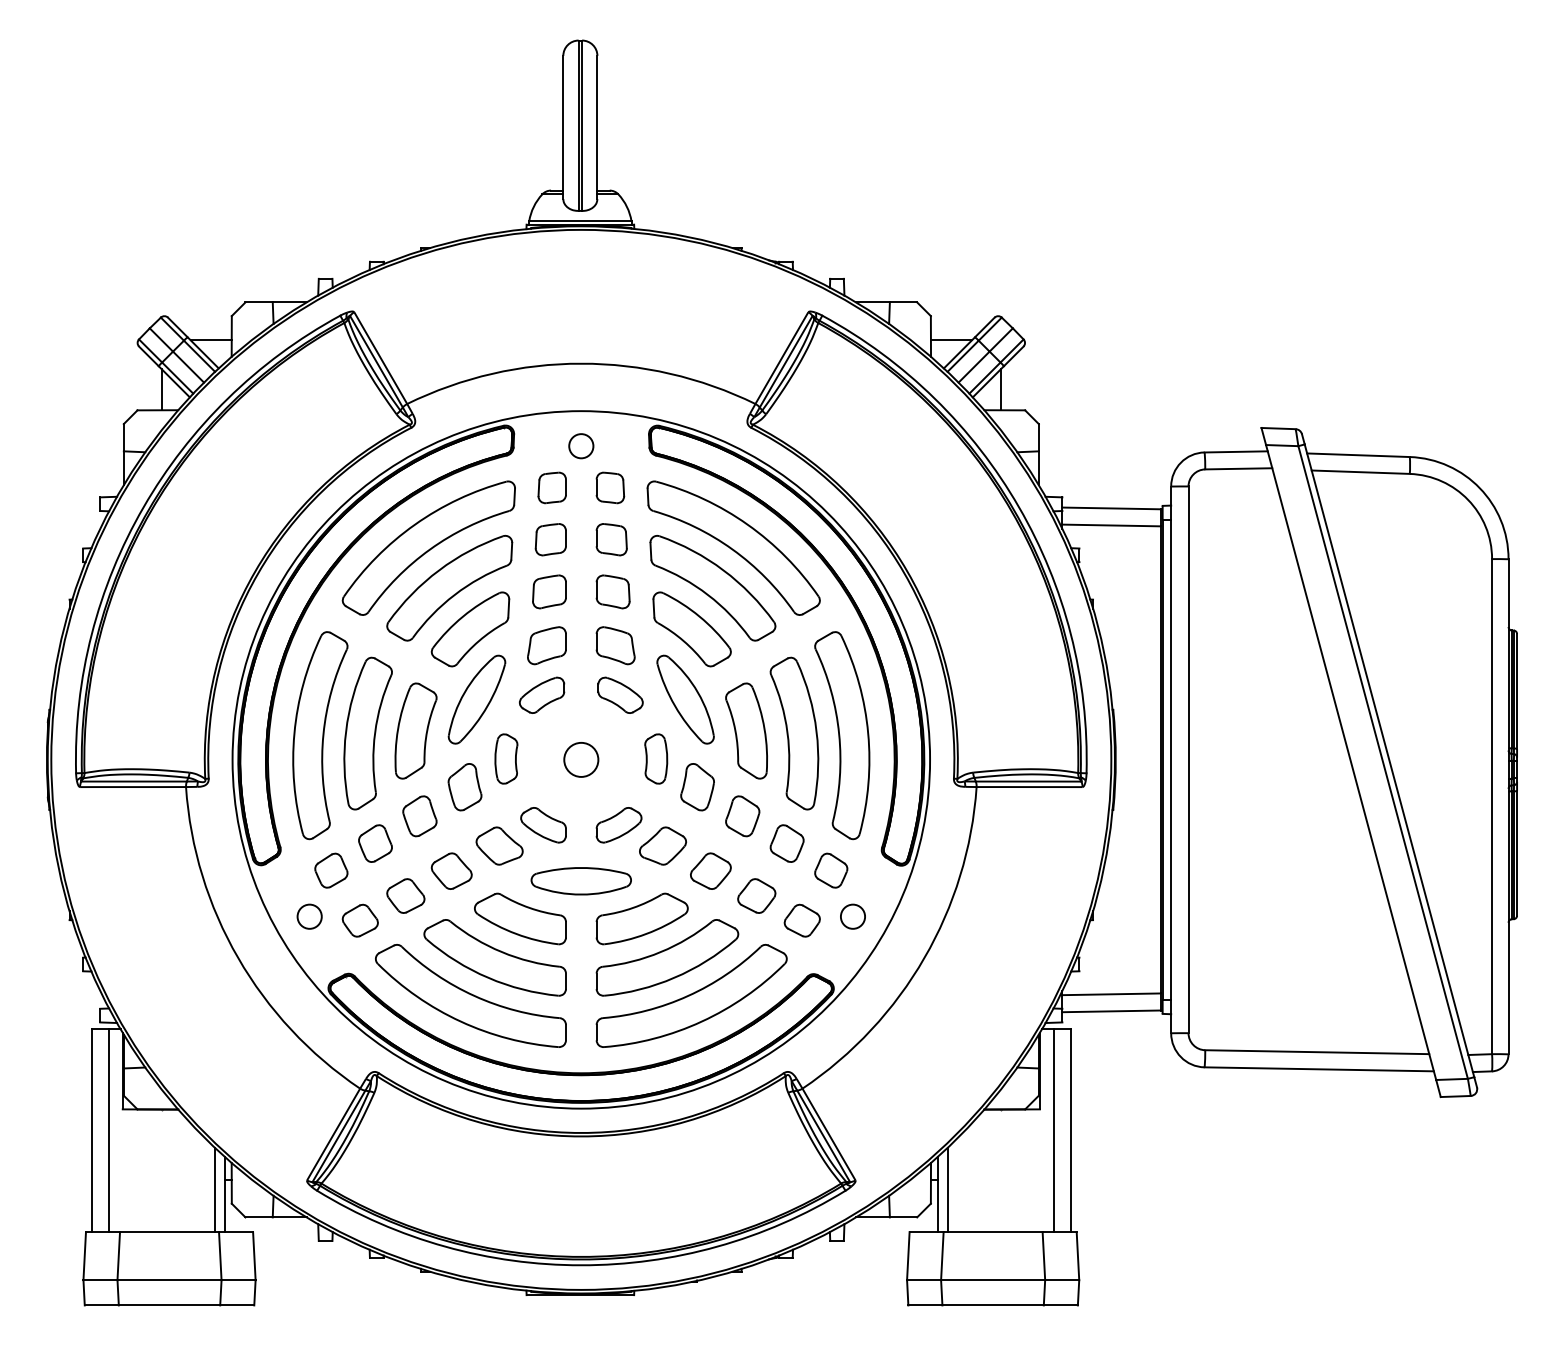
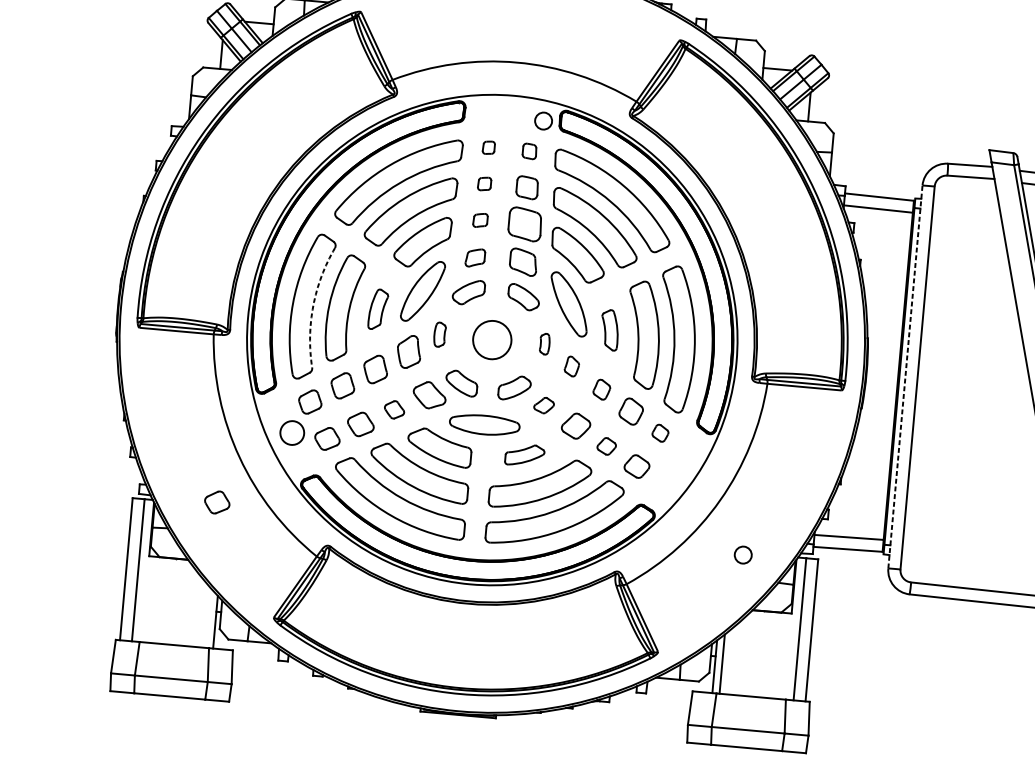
circle: (581, 446) -> (543, 121), moved
part: (551, 487) -> (488, 147), size x0.6
part: (610, 487) -> (529, 151), size x0.7
part: (550, 539) -> (484, 183), size x0.6
part: (549, 591) -> (480, 220), size x0.6
part: (612, 591) -> (524, 224), size x1.4
part: (546, 645) -> (475, 257), size x0.7
part: (415, 730) -> (377, 309), size x0.6
part: (746, 730) -> (609, 329), size x0.6
arc: (323, 734) -> (313, 306), solid -> dashed
part: (506, 758) -> (439, 334), size x0.7
part: (656, 758) -> (545, 343), size x0.6
circle: (581, 759) -> (492, 339), size x1.6
line: (1171, 759) -> (905, 376), solid -> dashed
part: (697, 787) -> (571, 366), size x0.6
part: (742, 816) -> (601, 389), size x0.7
part: (662, 845) -> (543, 405), size x0.6
part: (451, 870) -> (394, 409), size x0.7
part: (831, 870) -> (660, 433), size x0.7
part: (756, 895) -> (606, 446), size x0.7
circle: (309, 916) -> (292, 432), size x1.4
circle: (852, 916) -> (742, 554), moved
part: (641, 918) -> (524, 454), size x0.6
part: (211, 1024) -> (216, 502), added
line: (214, 1189) -> (208, 618), removed

